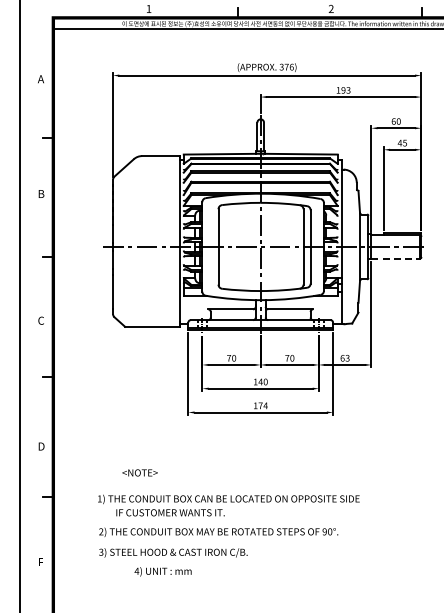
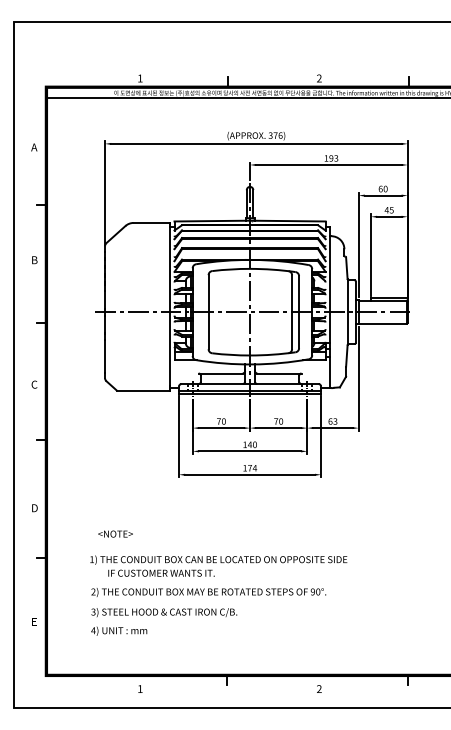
line: (396, 258) -> (383, 323), dashed -> solid
text: (139, 472) -> (115, 533), moved
text: (163, 571) -> (119, 630), moved

